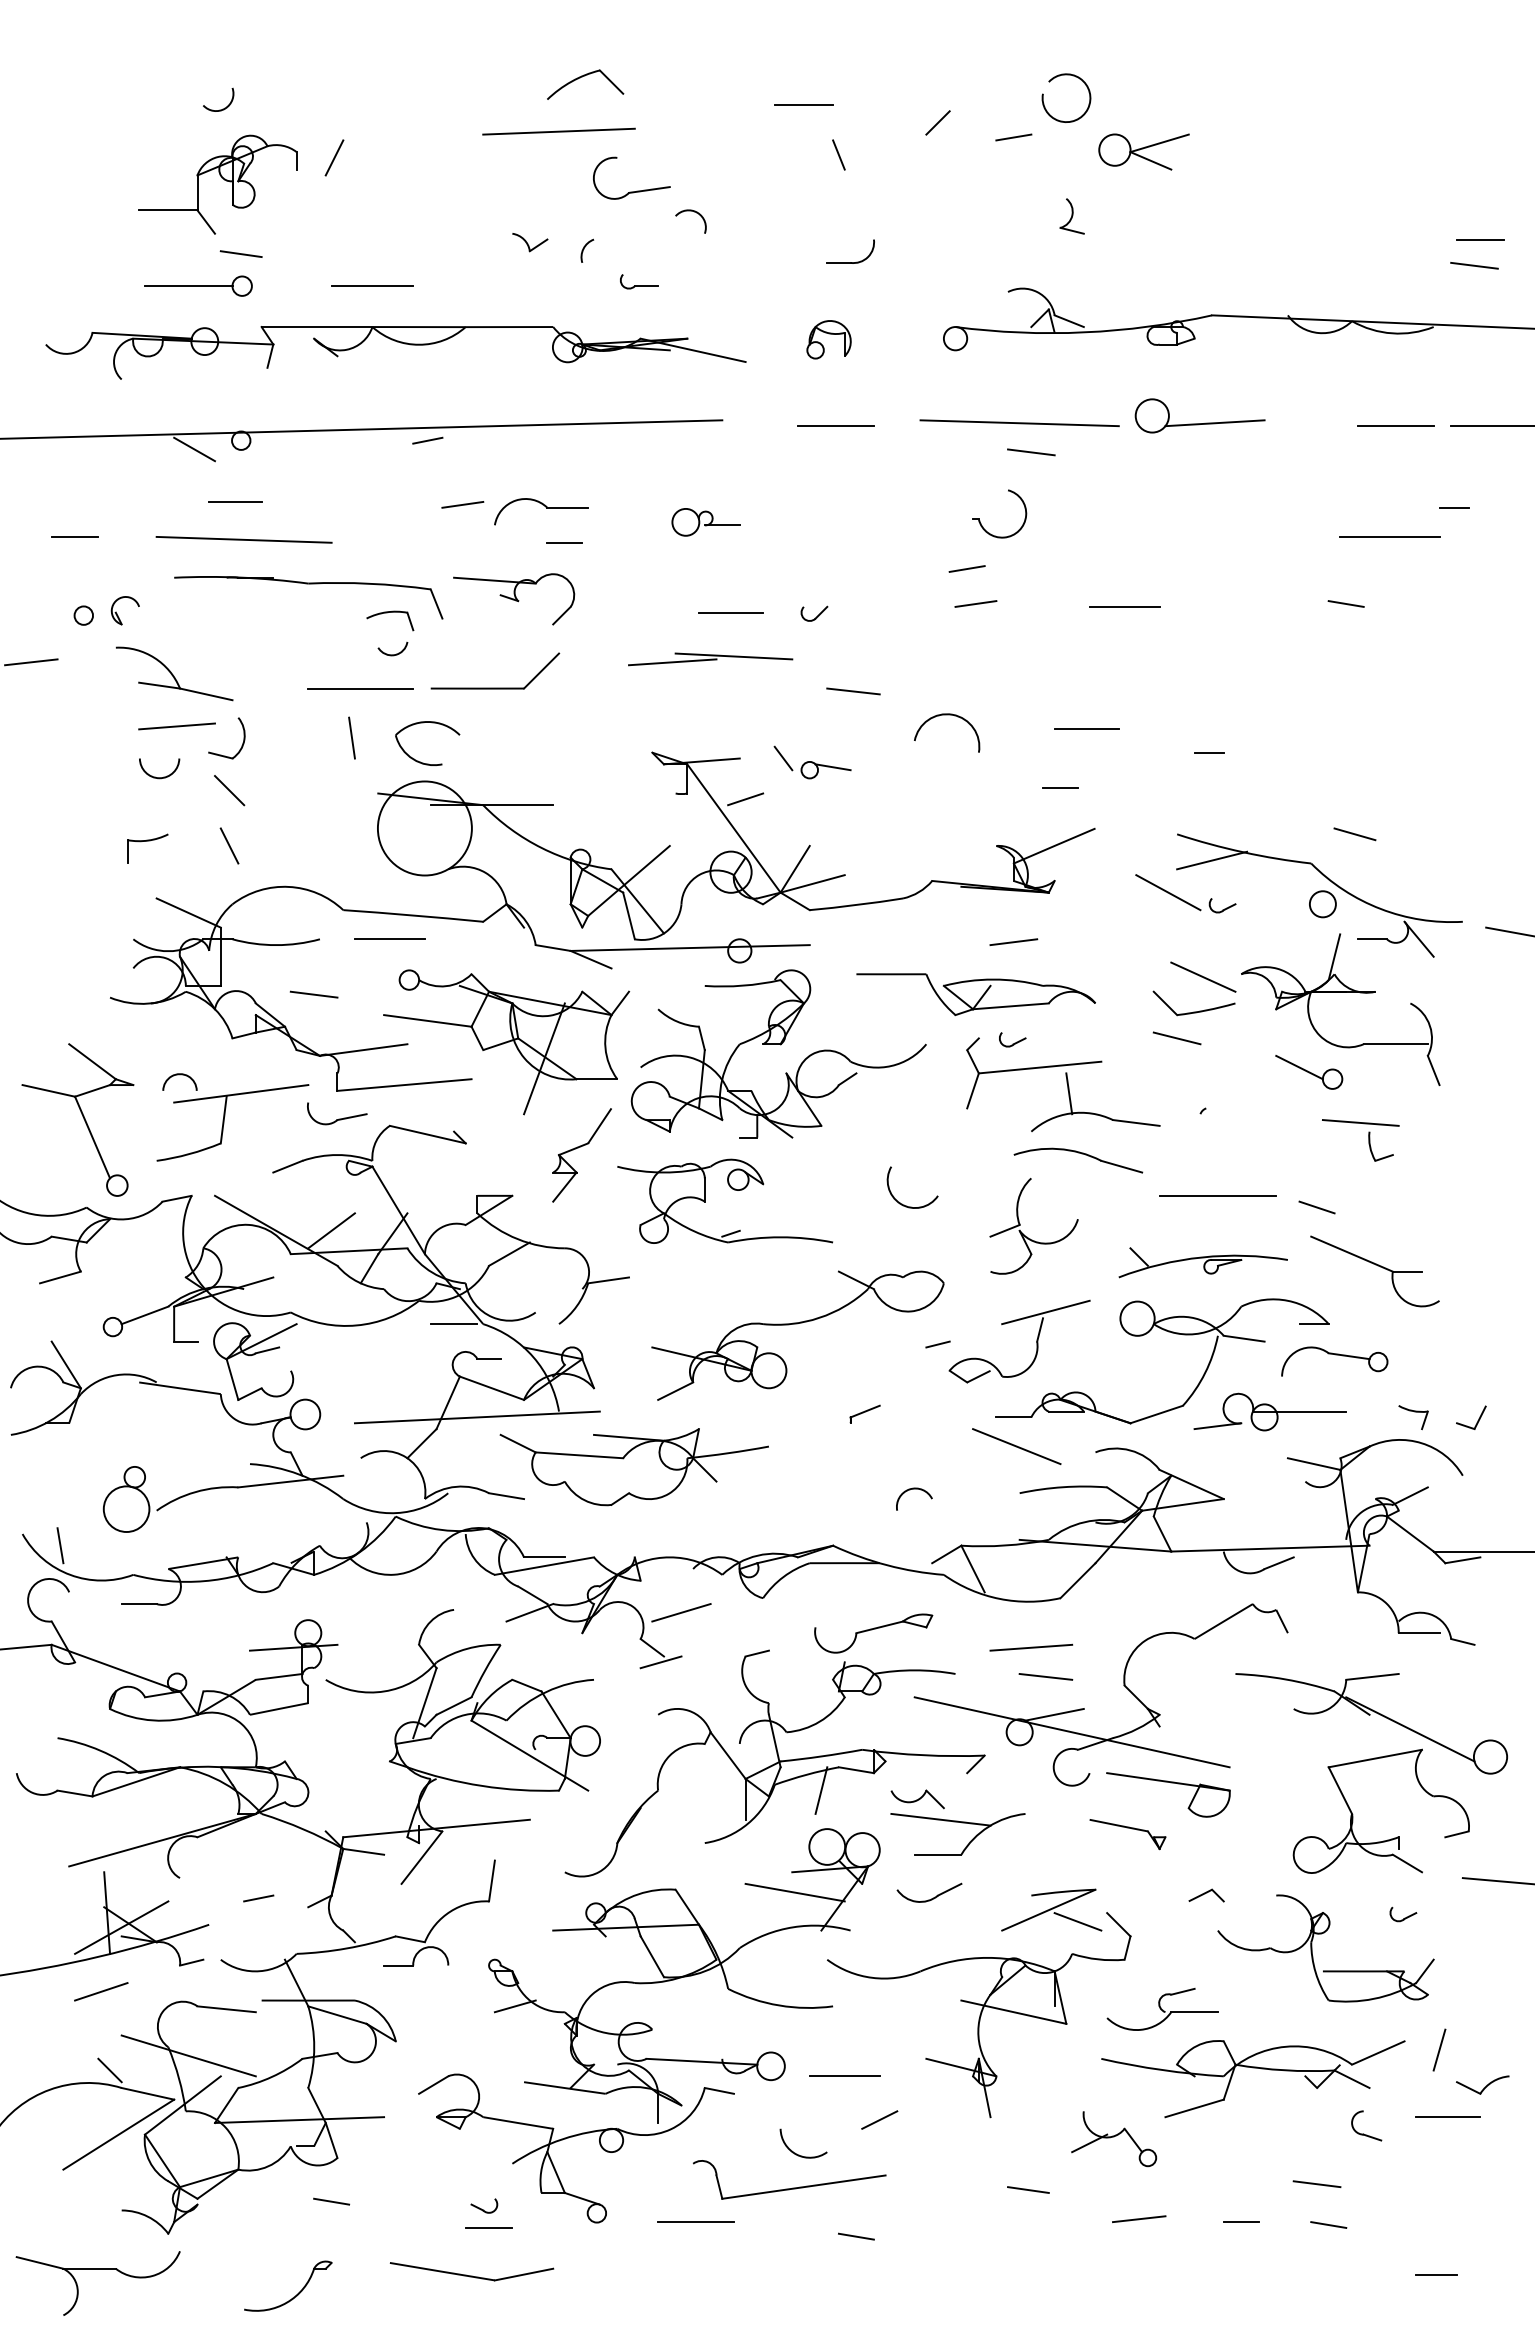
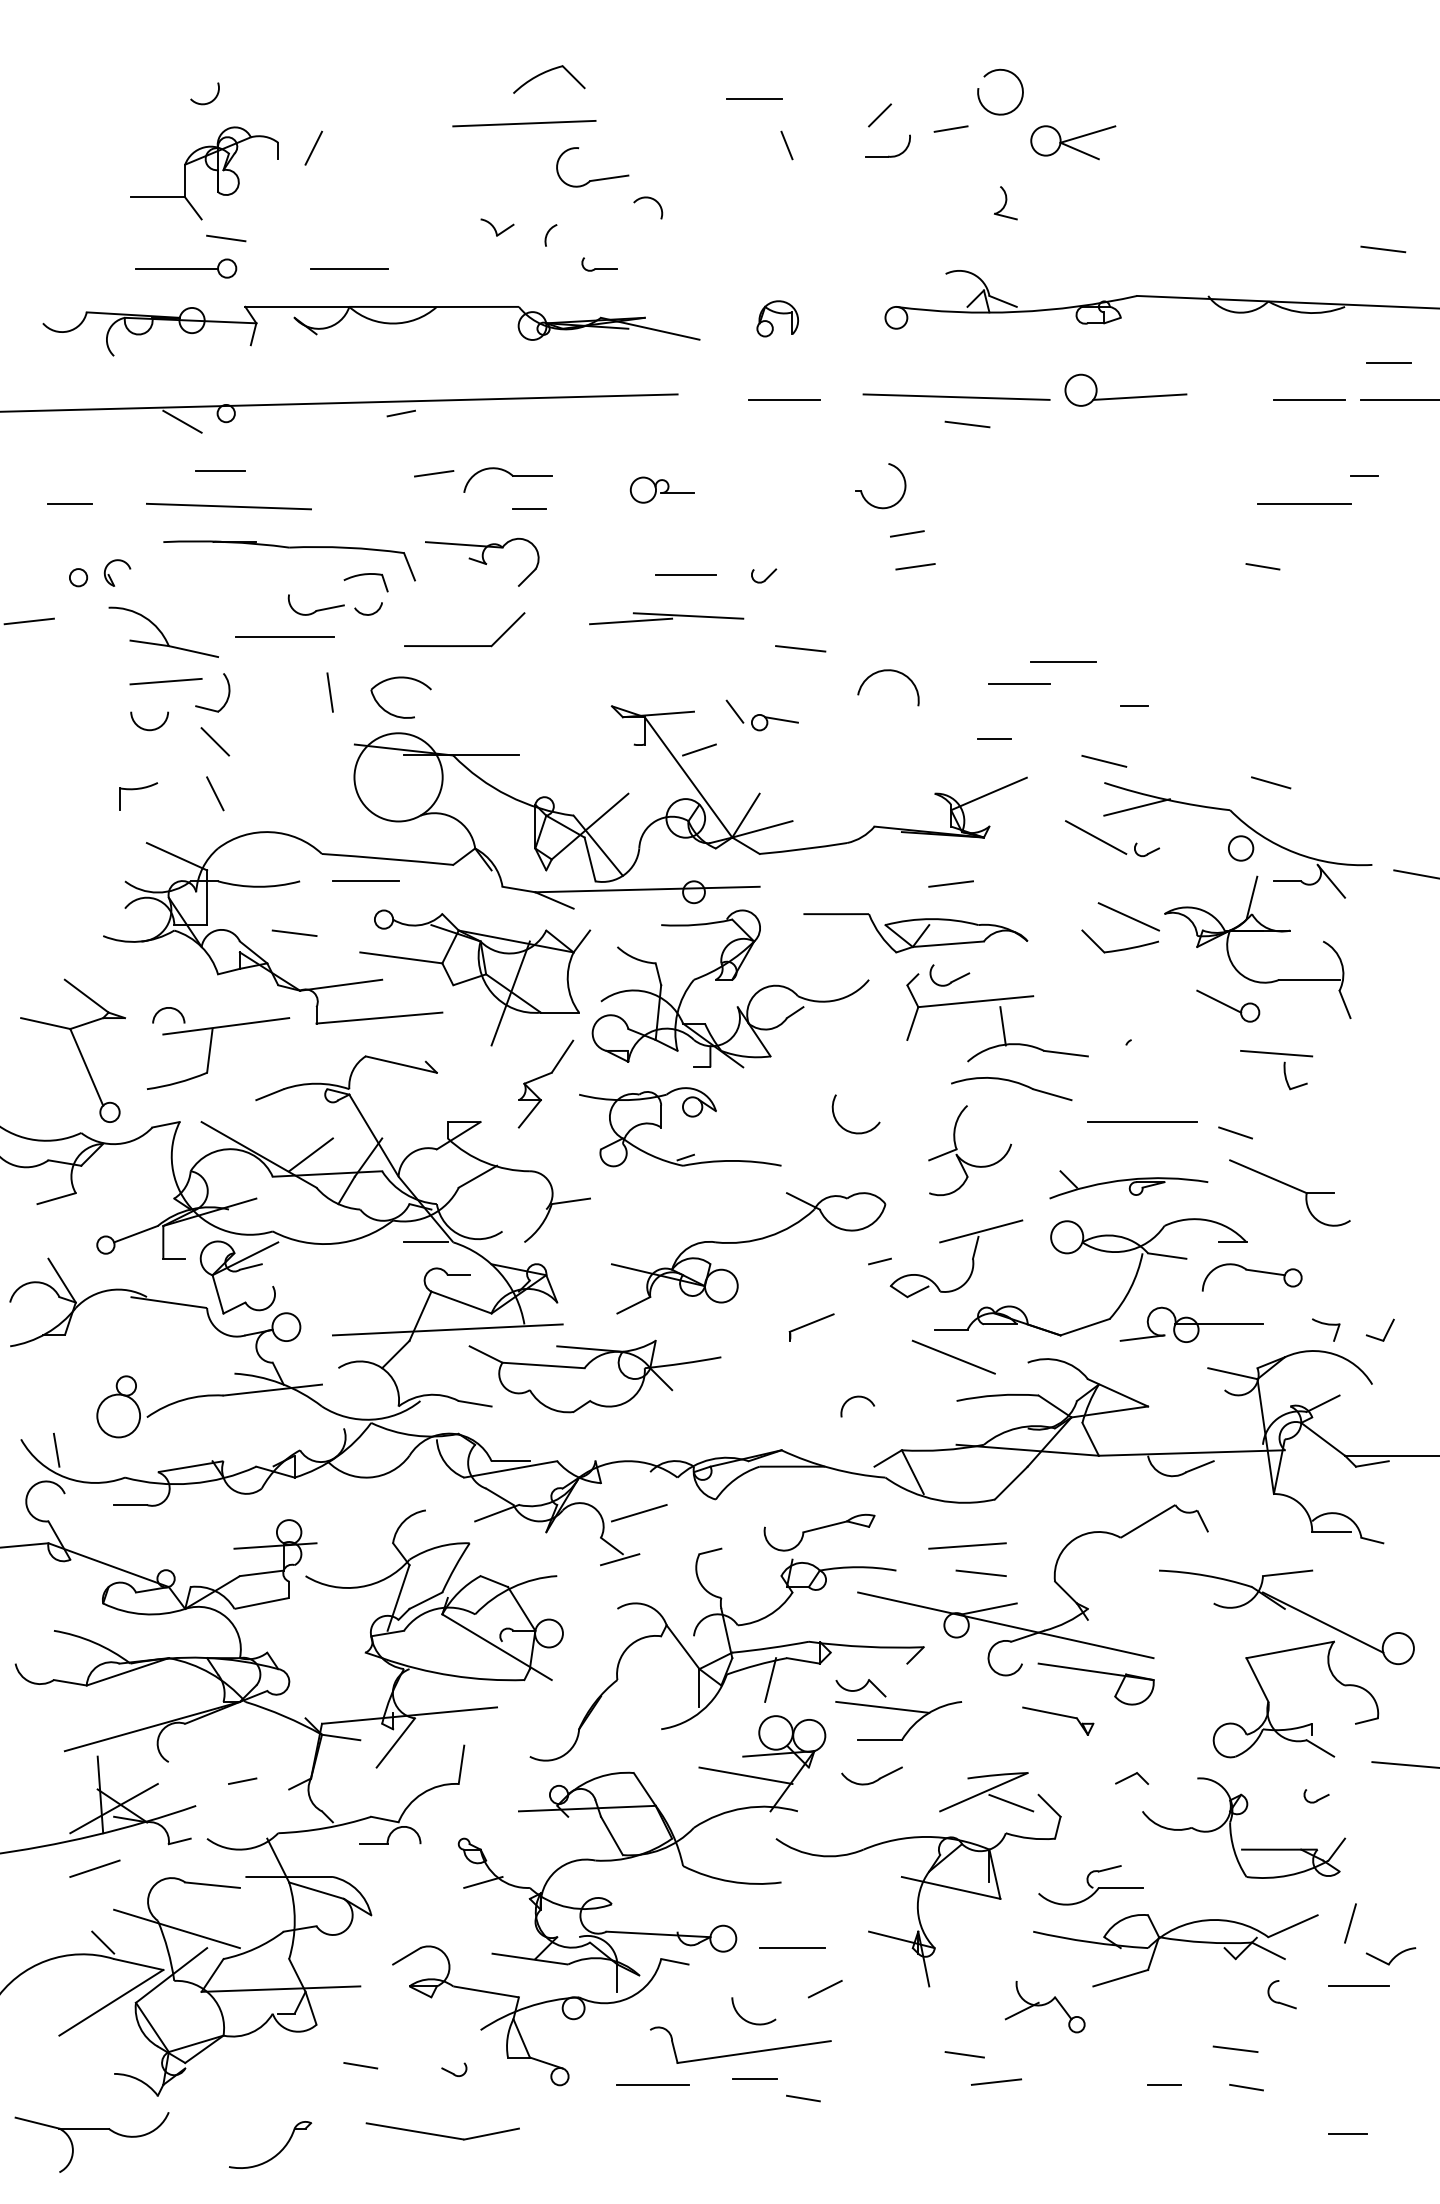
line: (1480, 239) -> (1388, 362), moved
part: (850, 262) -> (887, 156), moved
part: (980, 520) -> (862, 492), moved
line: (1124, 606) -> (1063, 661), moved
line: (360, 688) -> (284, 636), moved
line: (1176, 1038) -> (1103, 761), moved
part: (1012, 1039) -> (949, 975), size x1.6
part: (337, 1113) -> (316, 604), moved
part: (864, 1413) -> (811, 1326), size x1.6
line: (331, 2201) -> (360, 2065), moved
line: (1139, 2218) -> (996, 2081), moved
line: (488, 2227) -> (754, 2078), moved

